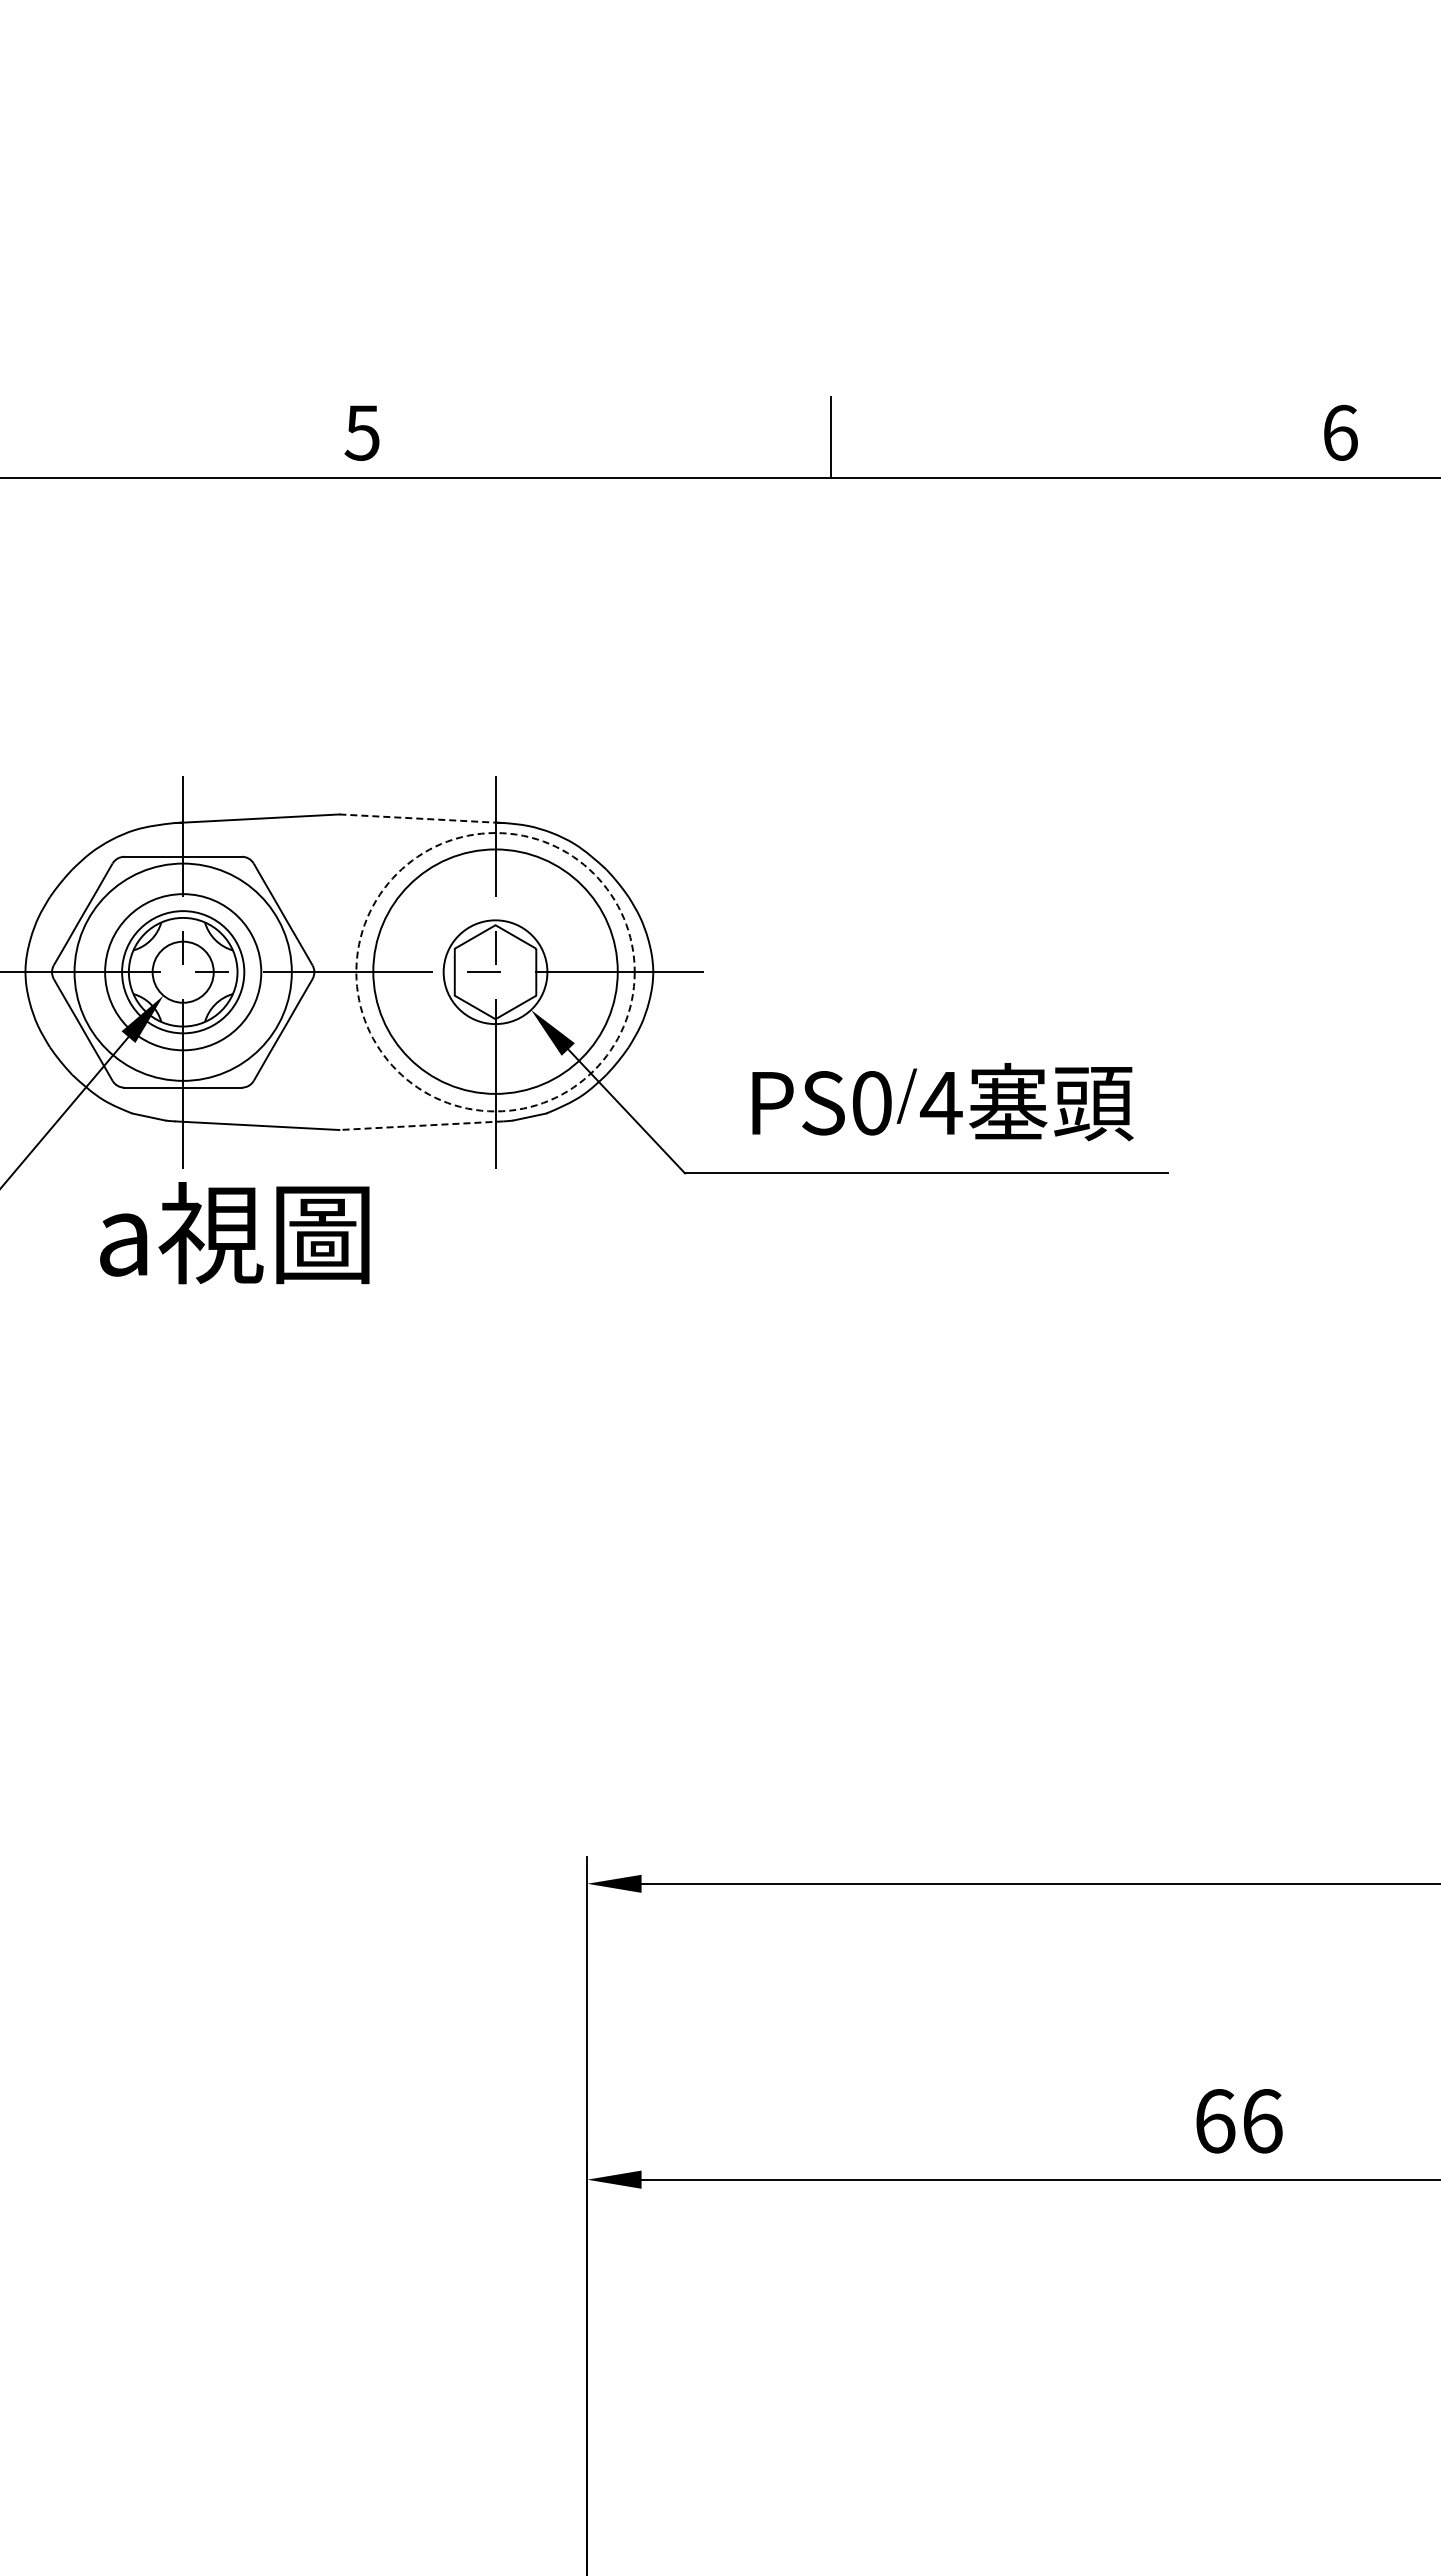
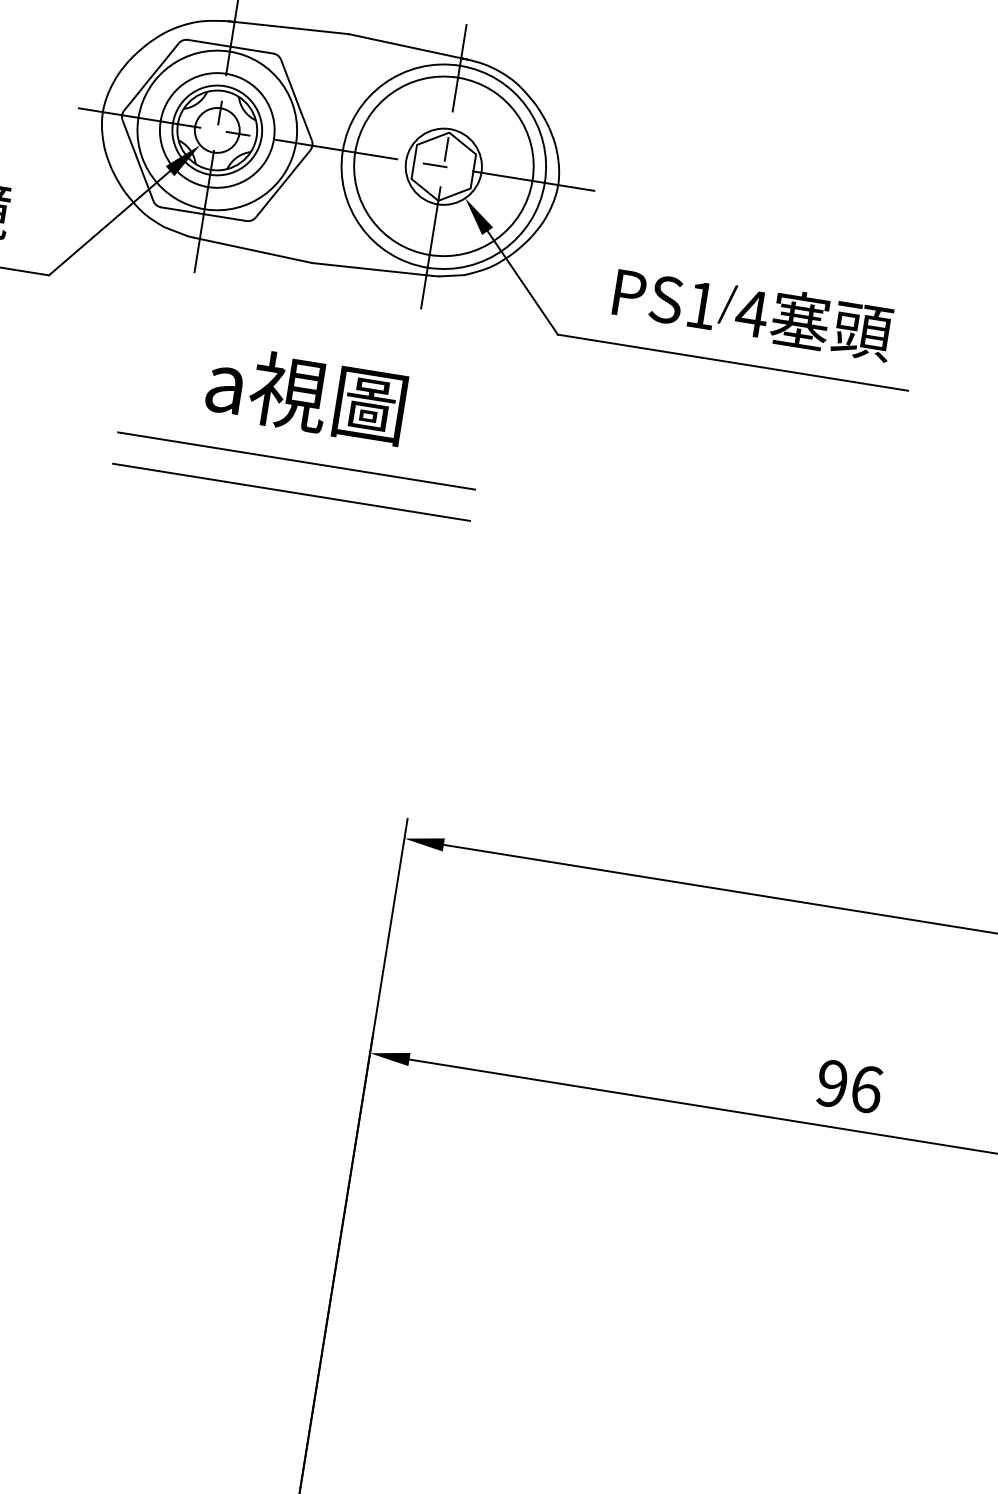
line: (418, 818) -> (405, 46), dashed -> solid
circle: (495, 972) -> (443, 166), dashed -> solid
text: (872, 1103) -> (702, 305), PS0 -> PS1
line: (420, 1125) -> (371, 269), dashed -> solid
text: (234, 1233) -> (306, 394), moved
line: (360, 1399) -> (296, 460), added
line: (360, 1442) -> (291, 492), added
text: (1215, 2121) -> (832, 1084), 66 -> 96

